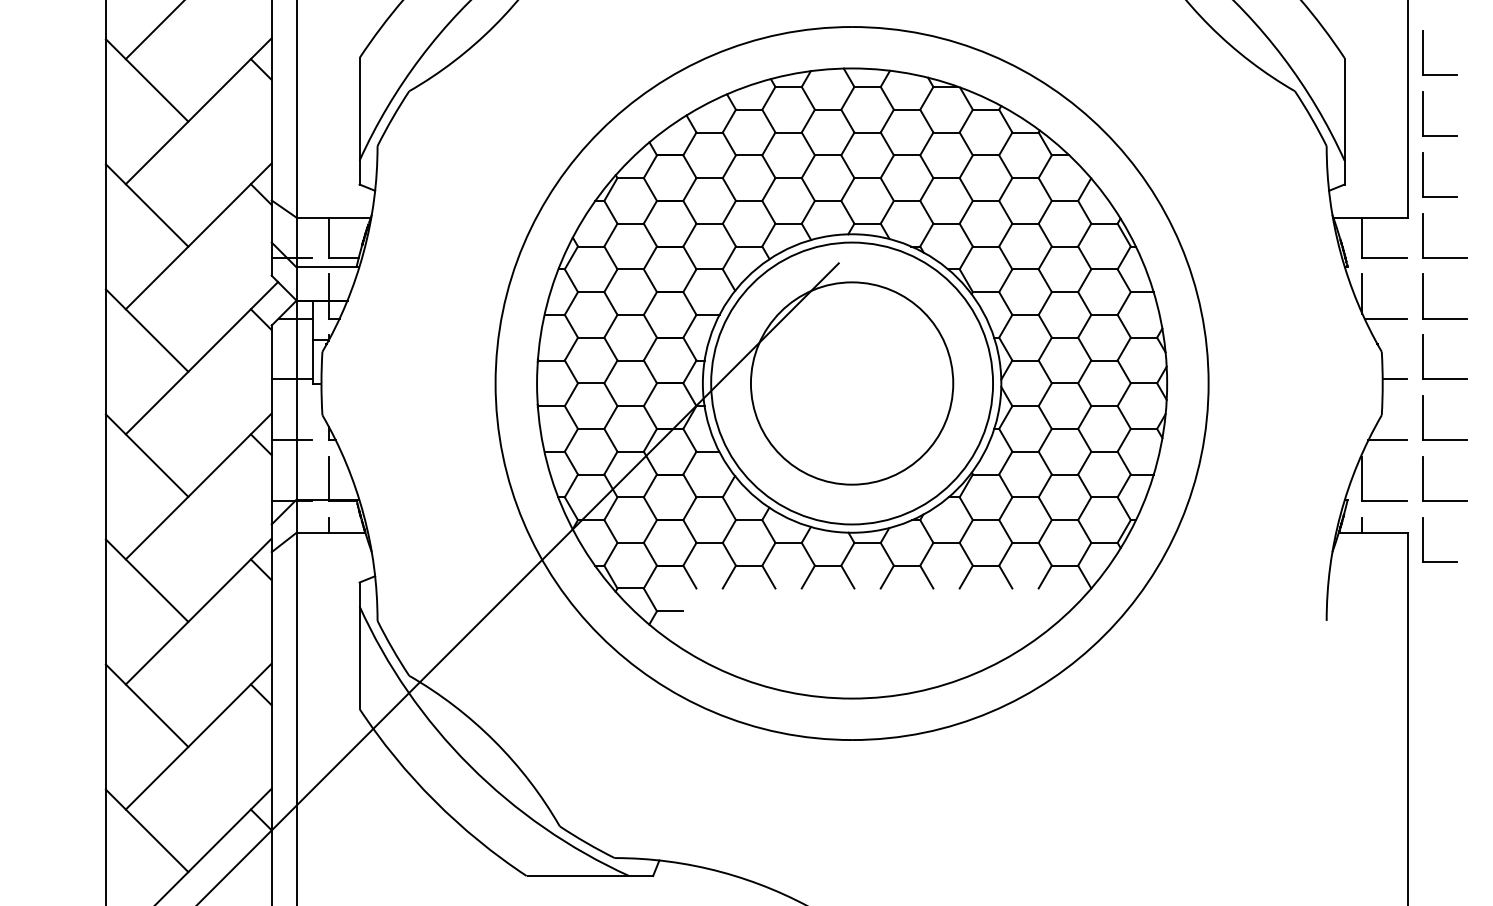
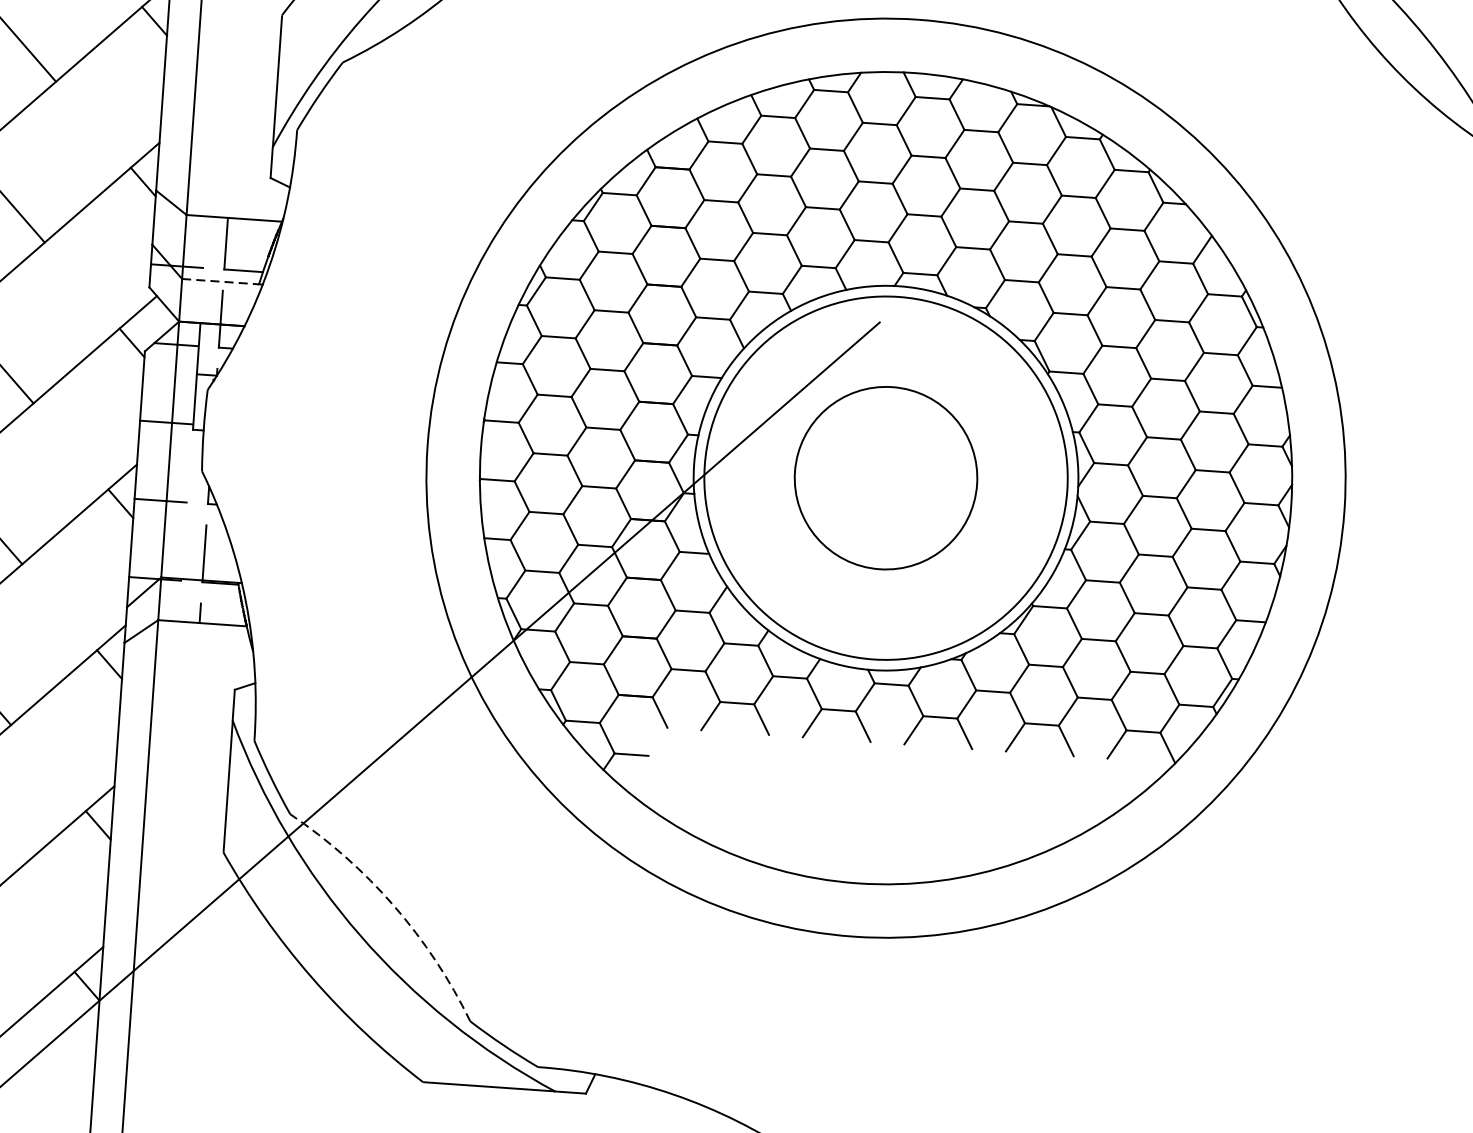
line: (326, 267) -> (220, 281), solid -> dashed
circle: (851, 383) -> (885, 478), size x0.7
arc: (494, 741) -> (393, 906), solid -> dashed

